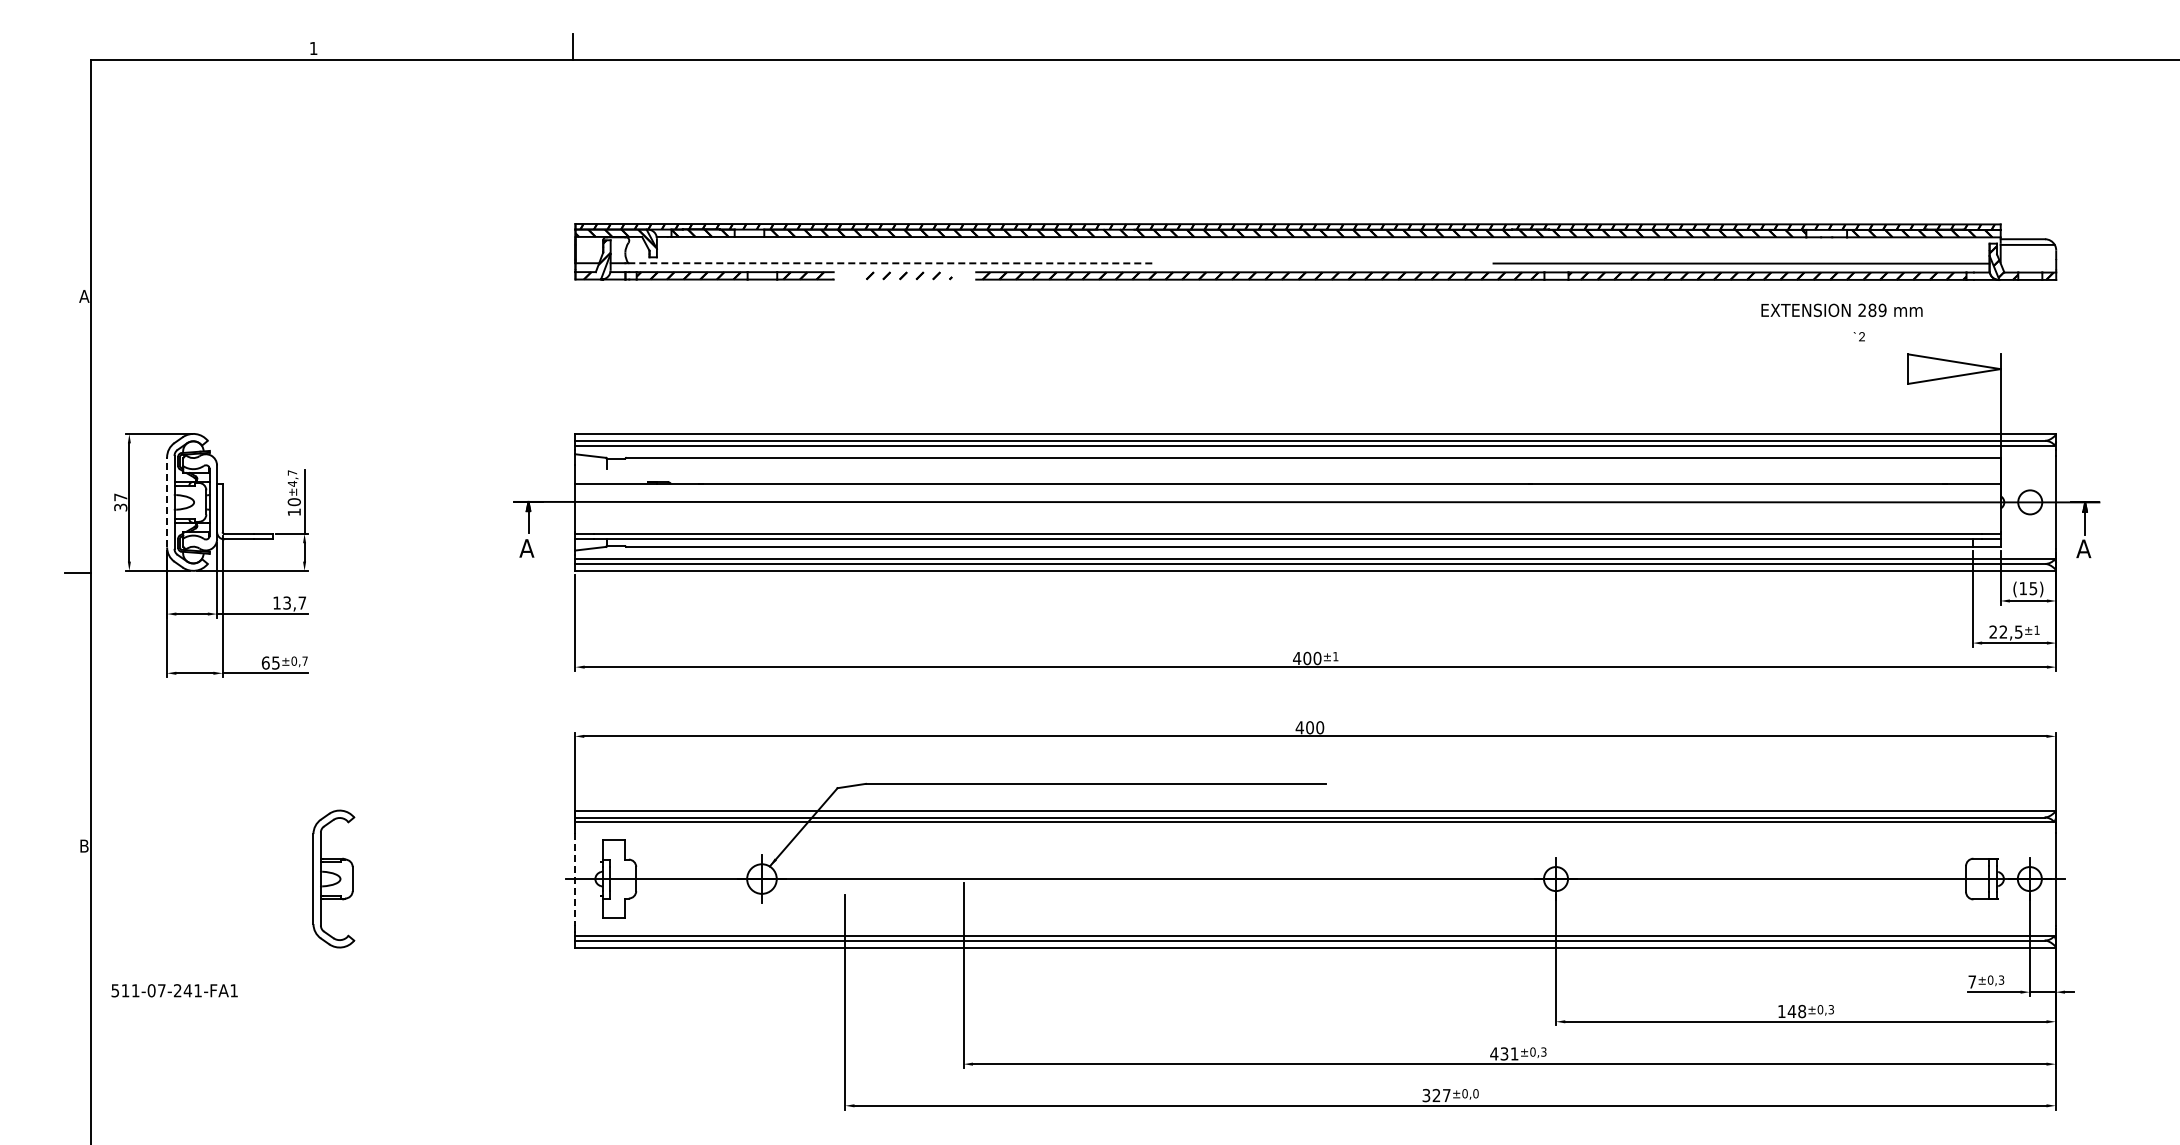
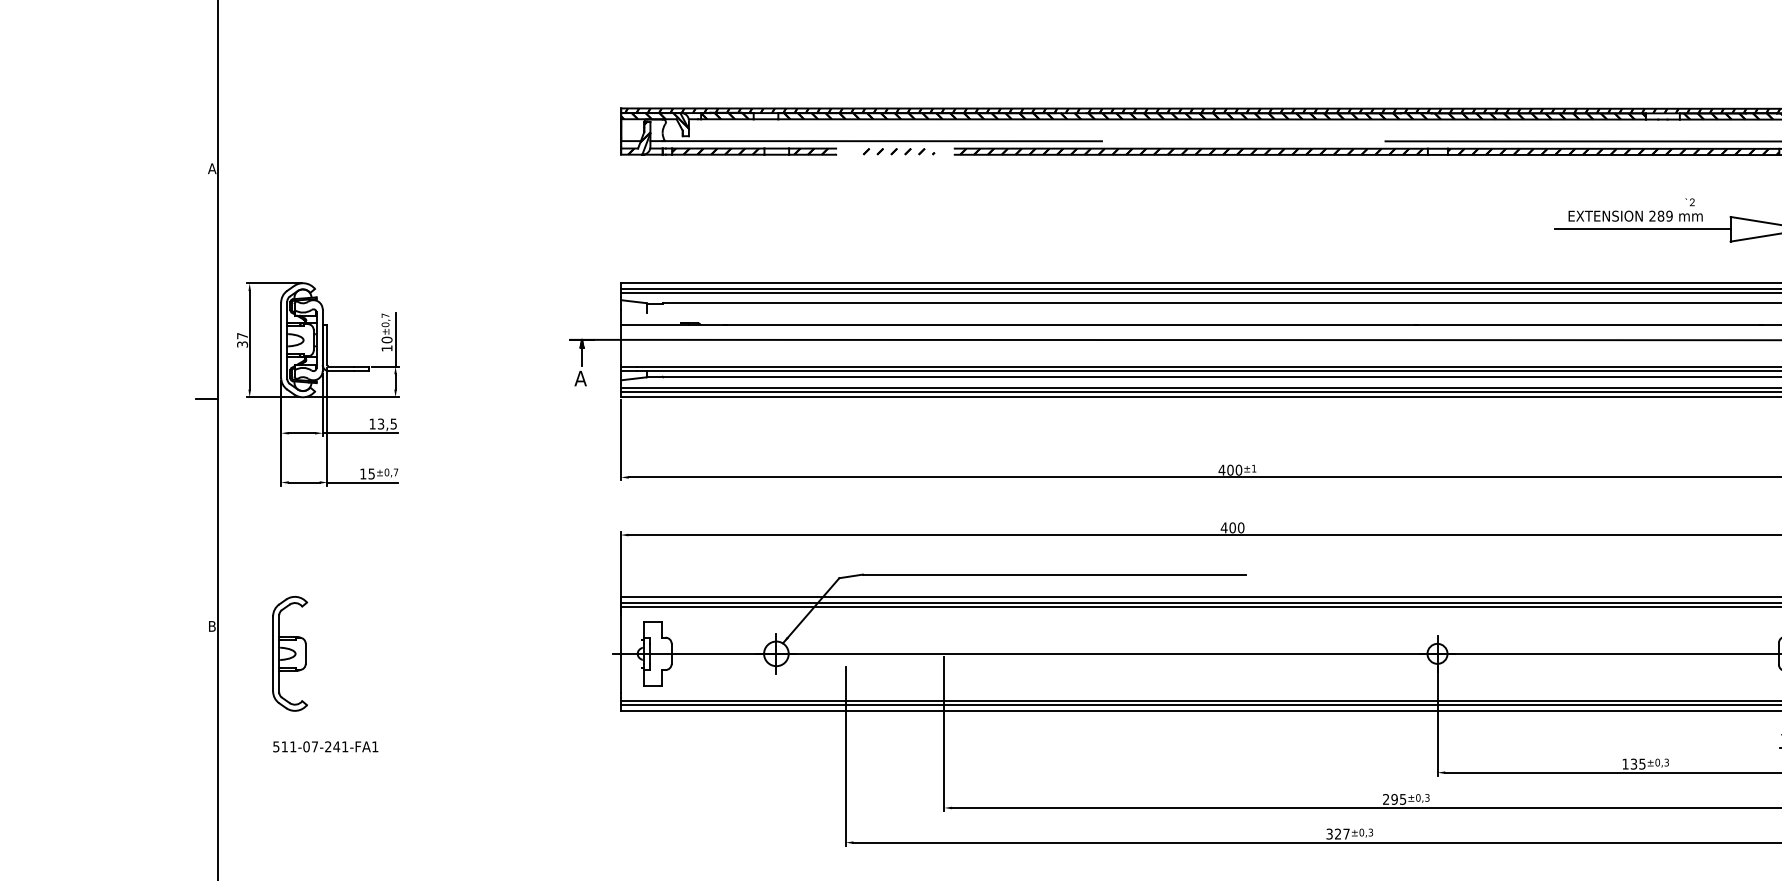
line: (891, 263) -> (884, 141), dashed -> solid
text: (1841, 309) -> (1635, 215), moved
line: (1802, 369) -> (1642, 229), added
text: (292, 483) -> (385, 324), ±4,7 -> ±0,7
line: (167, 501) -> (281, 339), dashed -> solid
text: (302, 602) -> (393, 423), 13,7 -> 13,5
text: (265, 662) -> (363, 473), 65 -> 15
part: (333, 878) -> (289, 653), moved
line: (575, 879) -> (621, 654), dashed -> solid
text: (174, 990) -> (325, 746), moved
text: (1796, 1011) -> (1637, 764), 148 -> 135
text: (1504, 1053) -> (1394, 799), 431 -> 295
text: (1475, 1093) -> (1370, 832), ±0,0 -> ±0,3

